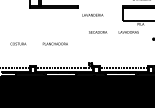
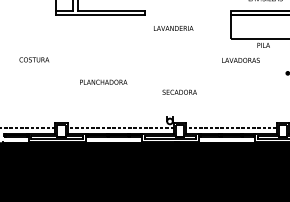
text: (98, 32) -> (180, 92), moved
text: (18, 43) -> (34, 58), moved

